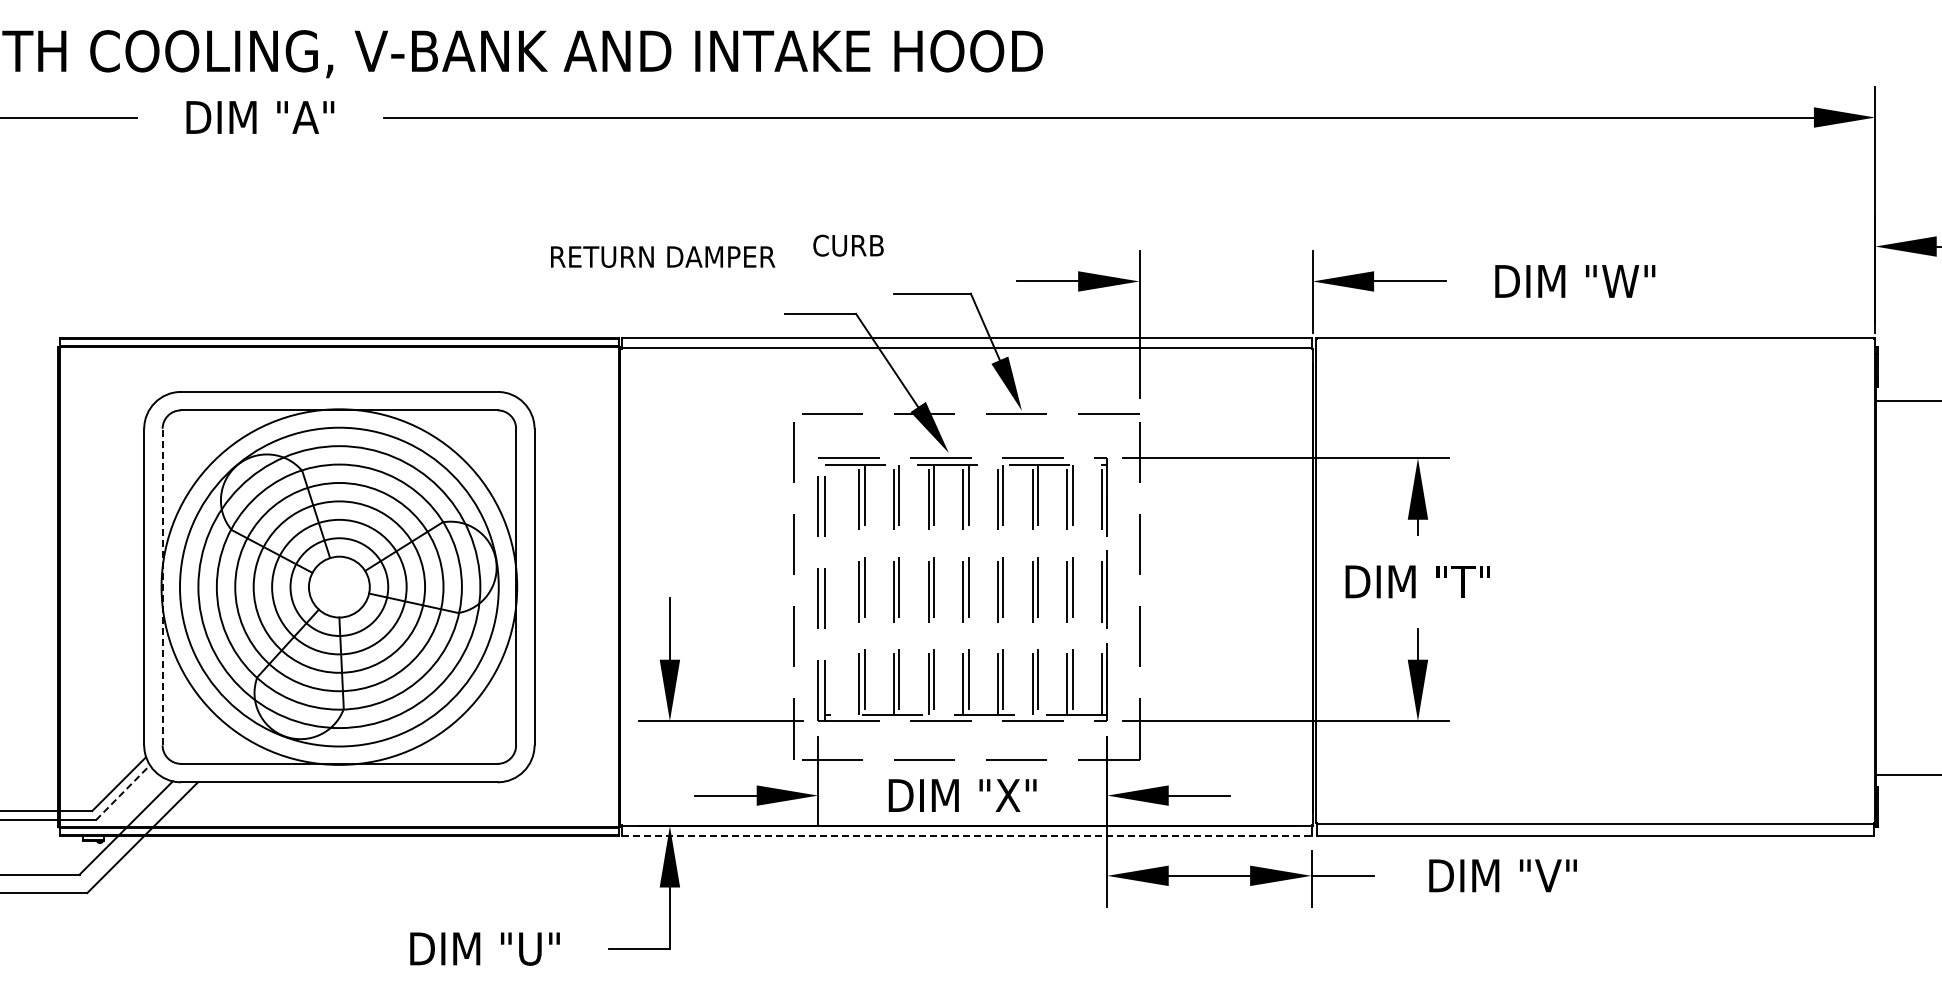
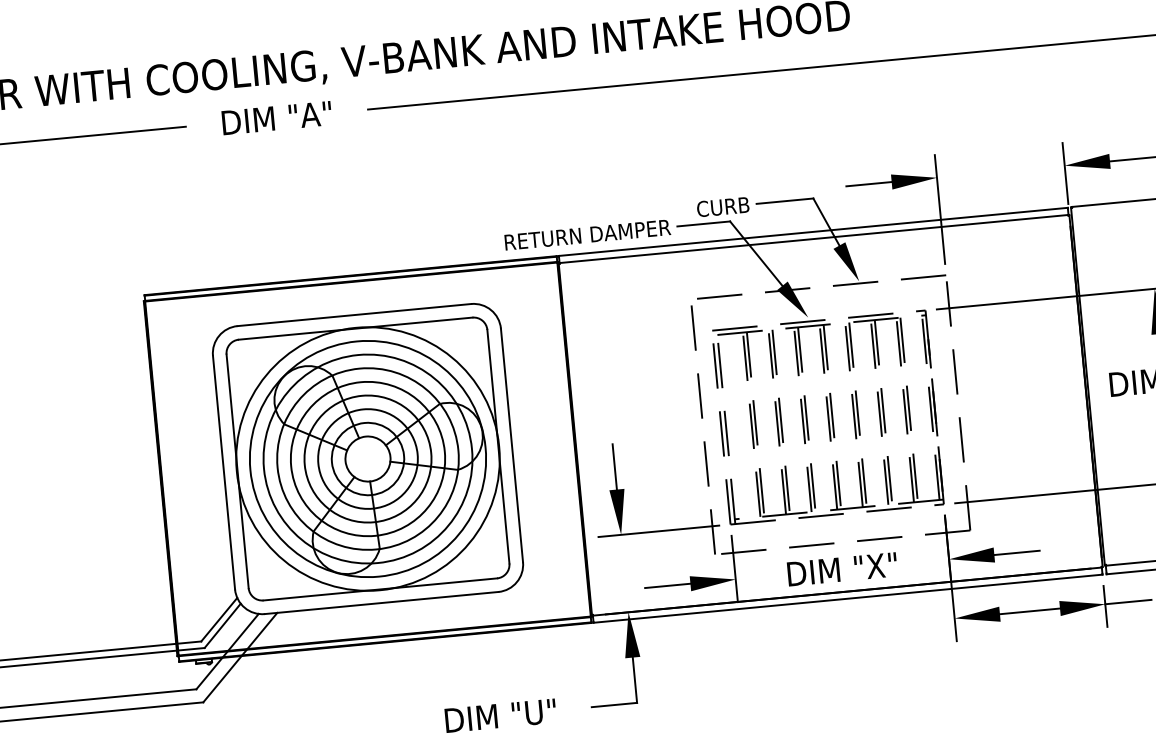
text: (848, 245) -> (723, 206), moved
text: (663, 256) -> (588, 234), moved
line: (162, 586) -> (237, 470), dashed -> solid
line: (122, 792) -> (222, 625), dashed -> solid
line: (966, 835) -> (847, 598), dashed -> solid

